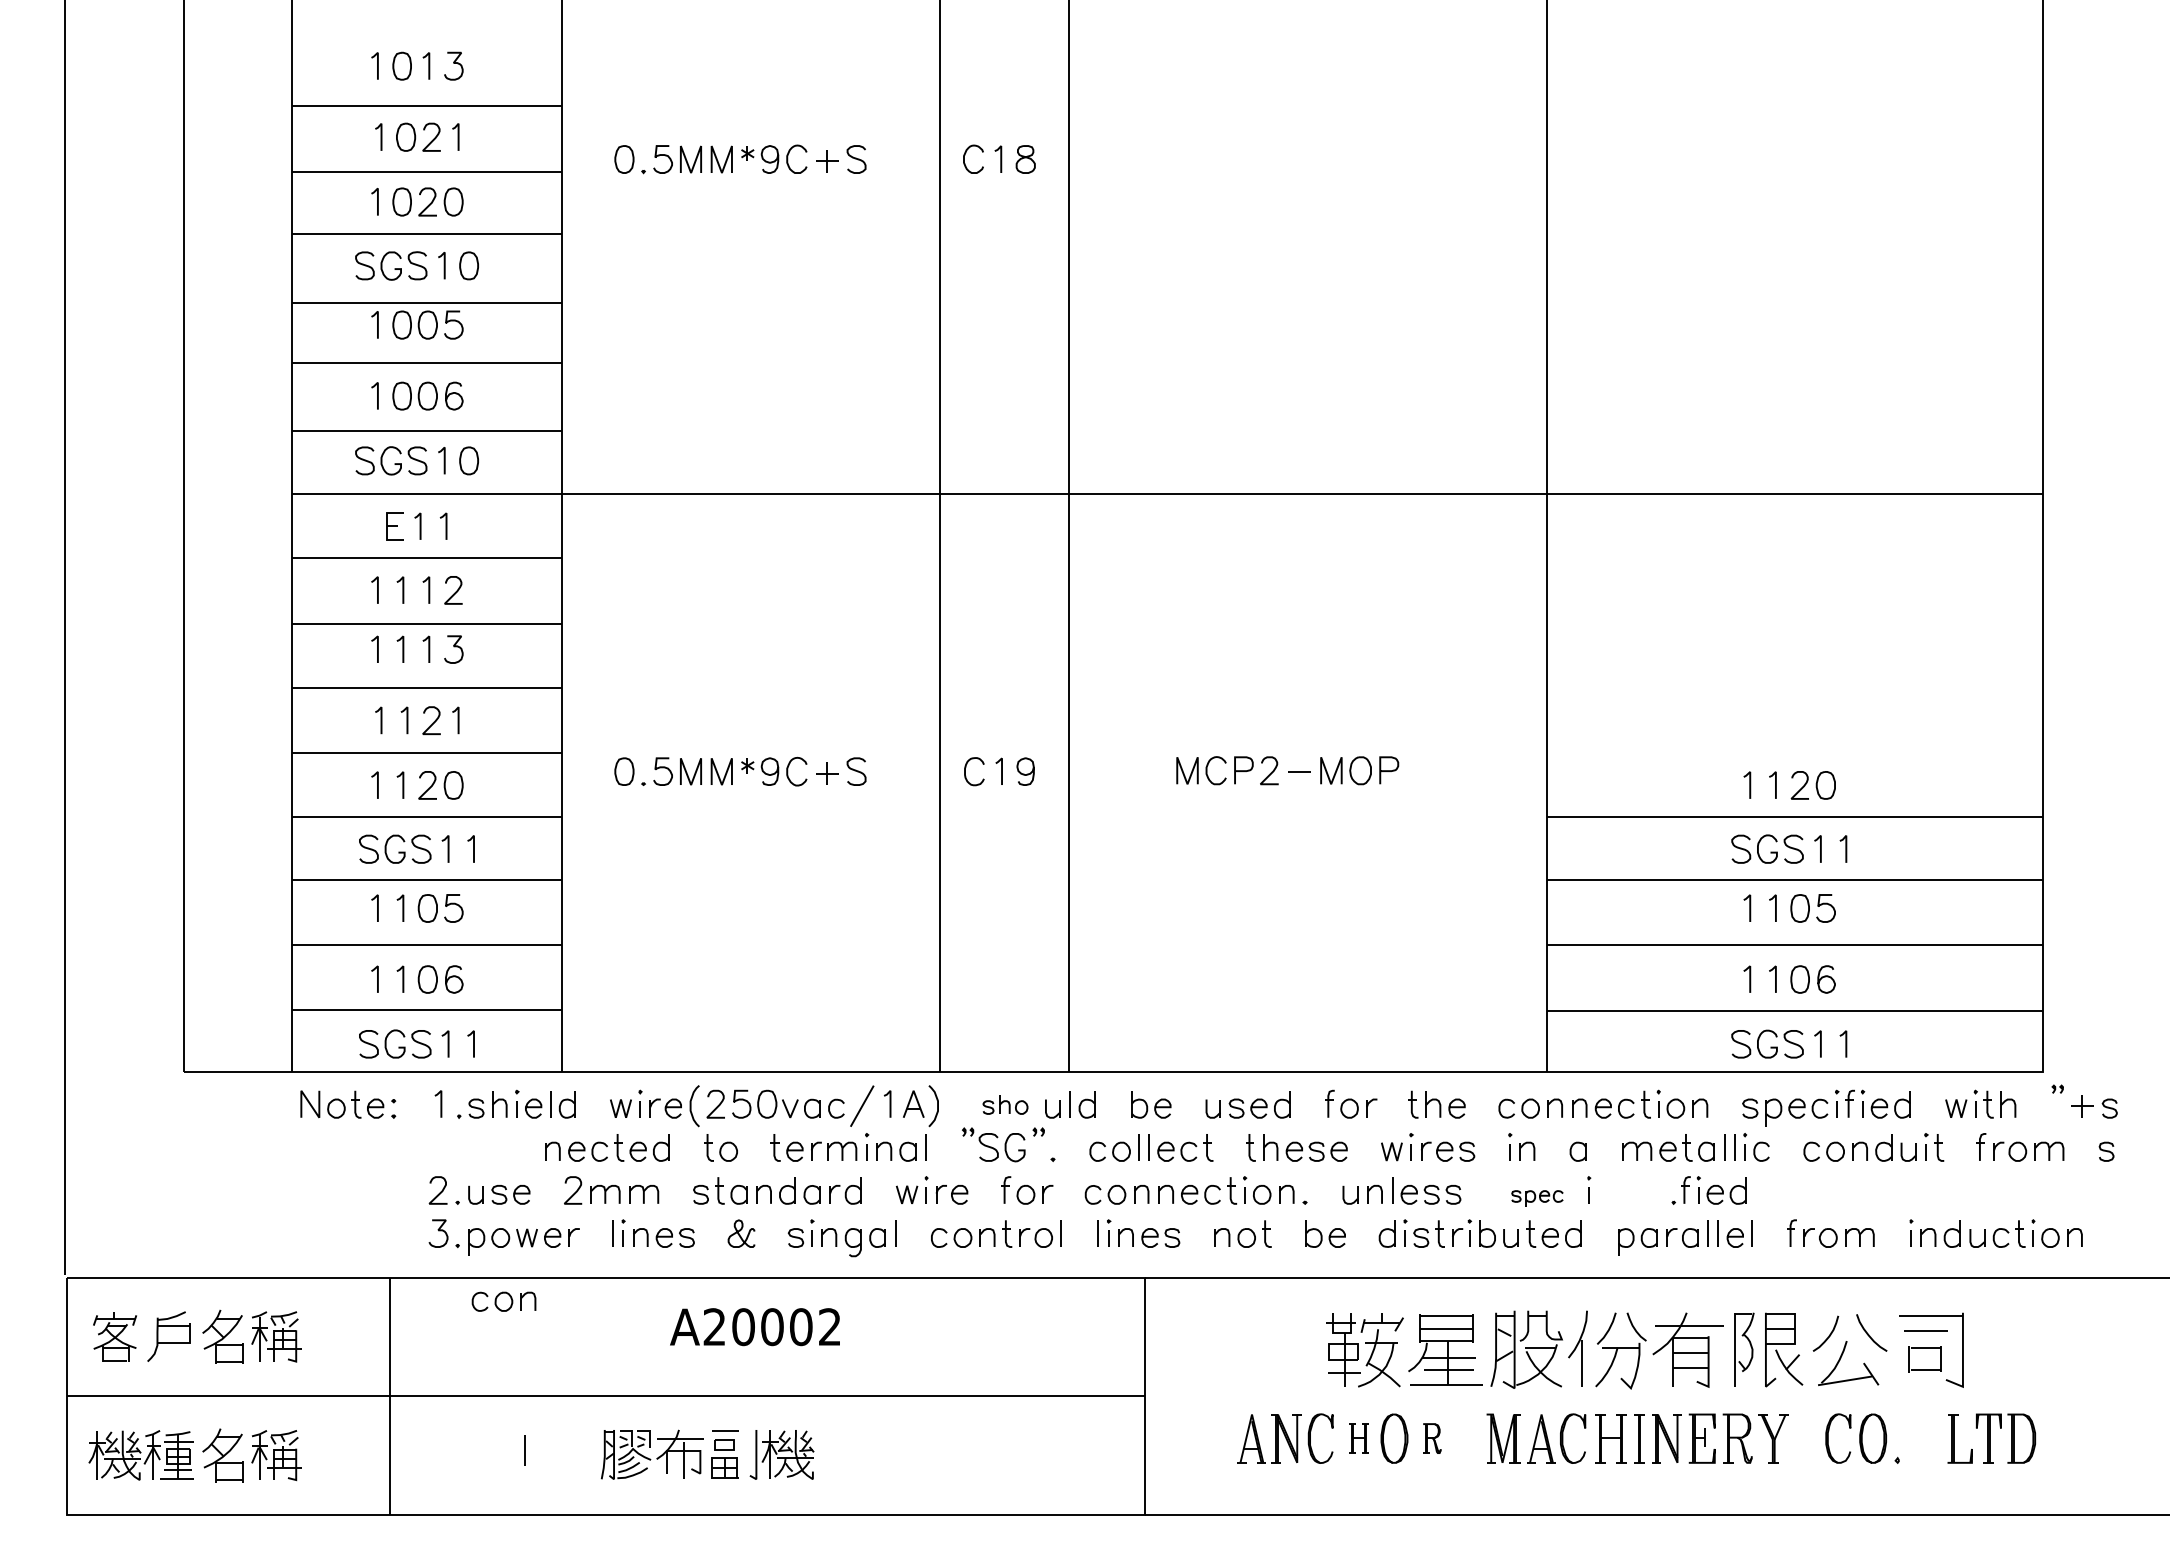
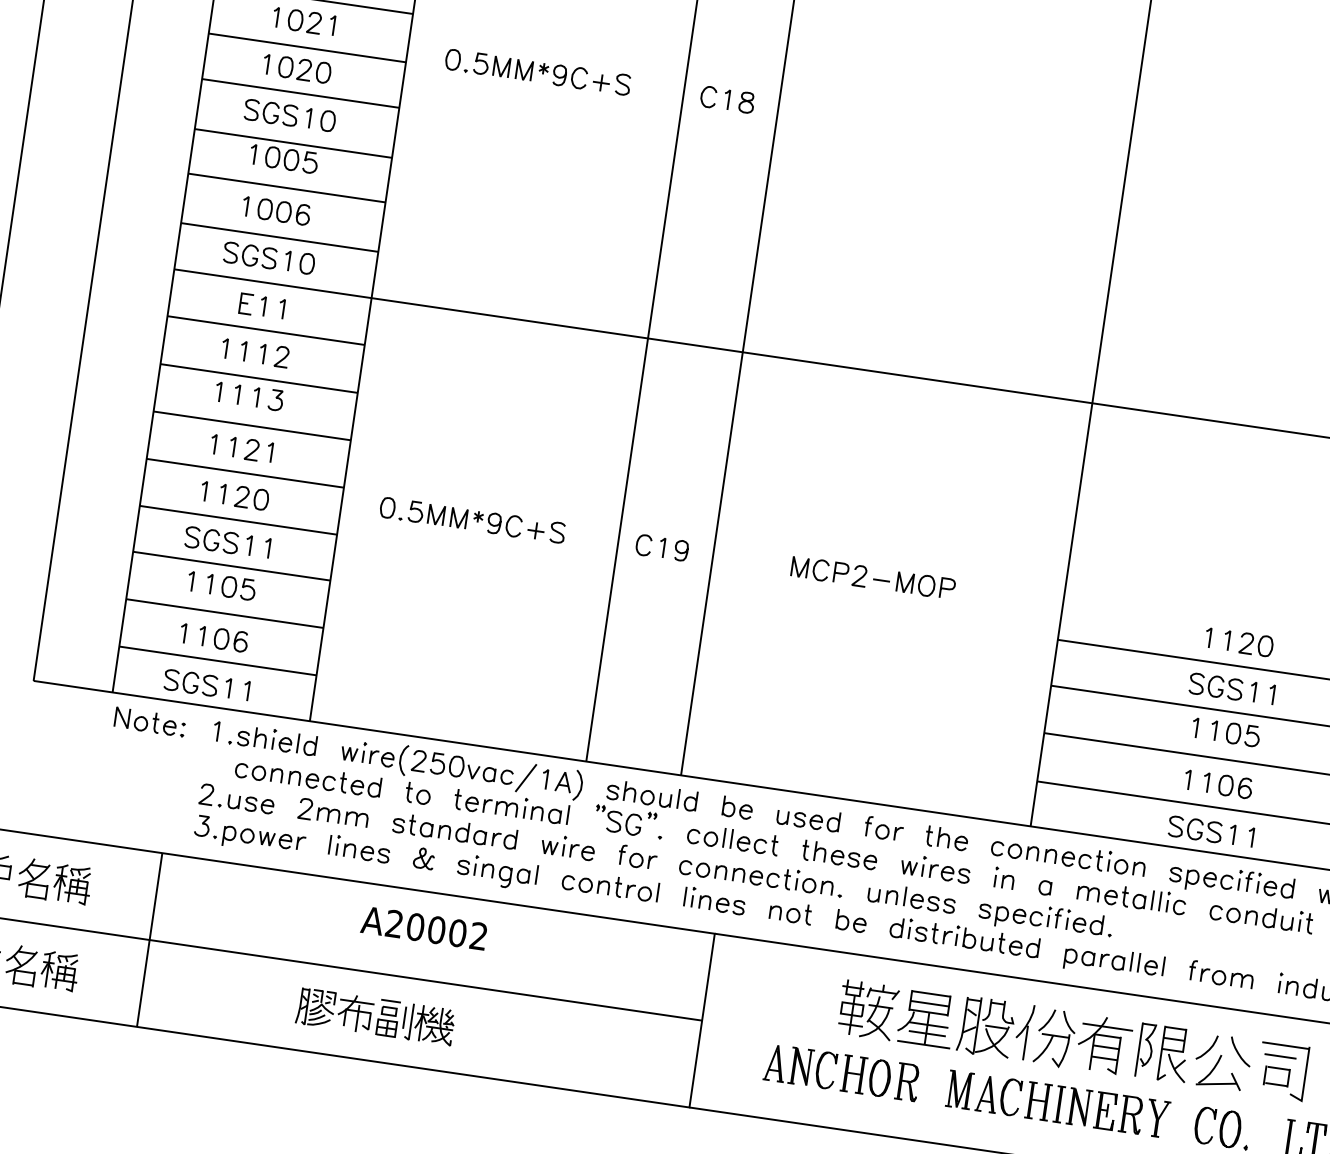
part: (1005, 1104) -> (631, 792), size x1.43
part: (1713, 1190) -> (1078, 921), moved
part: (1537, 1198) -> (1010, 917), size x1.67
part: (503, 1301) -> (258, 772), moved
part: (1358, 1438) -> (853, 1074), size x1.67
part: (1432, 1438) -> (907, 1082), size x1.67
line: (524, 1450) -> (404, 1017), moved

